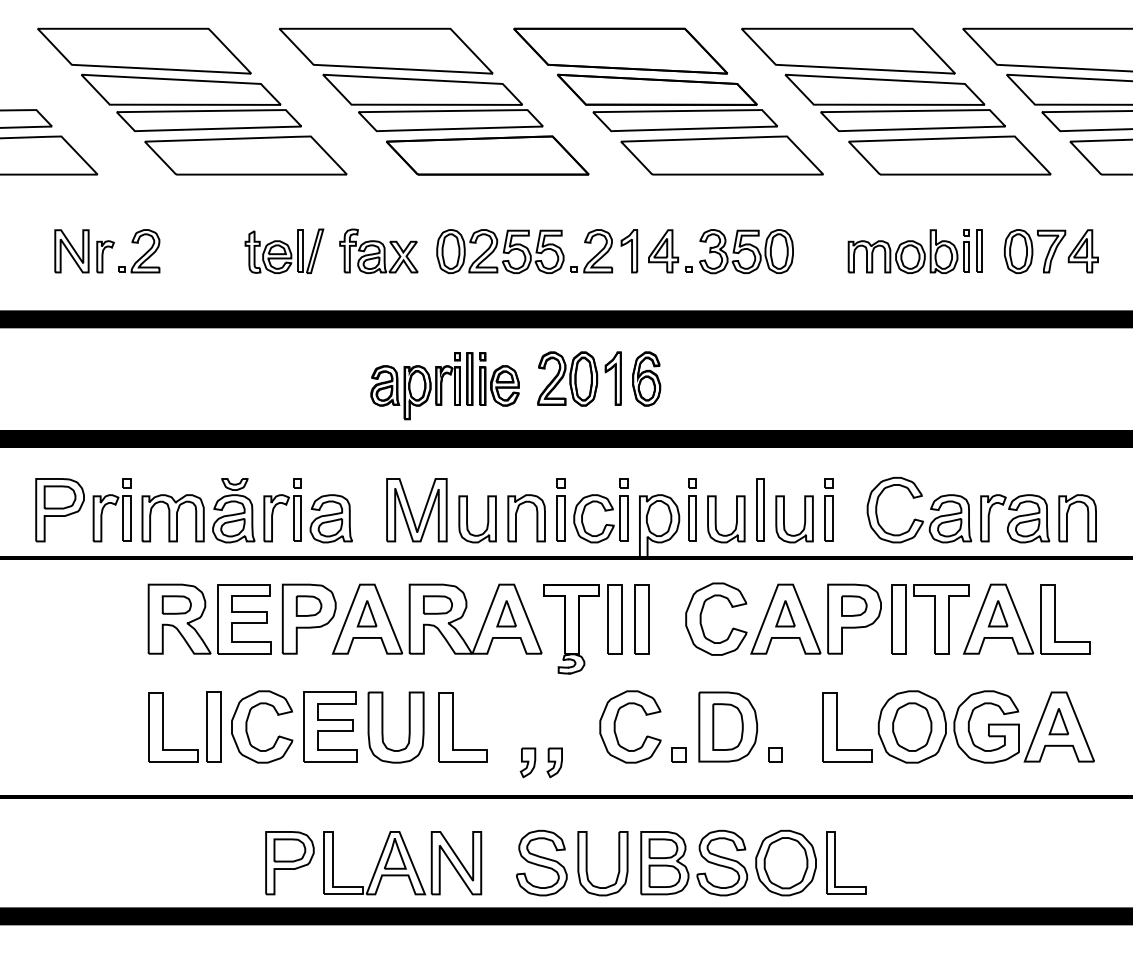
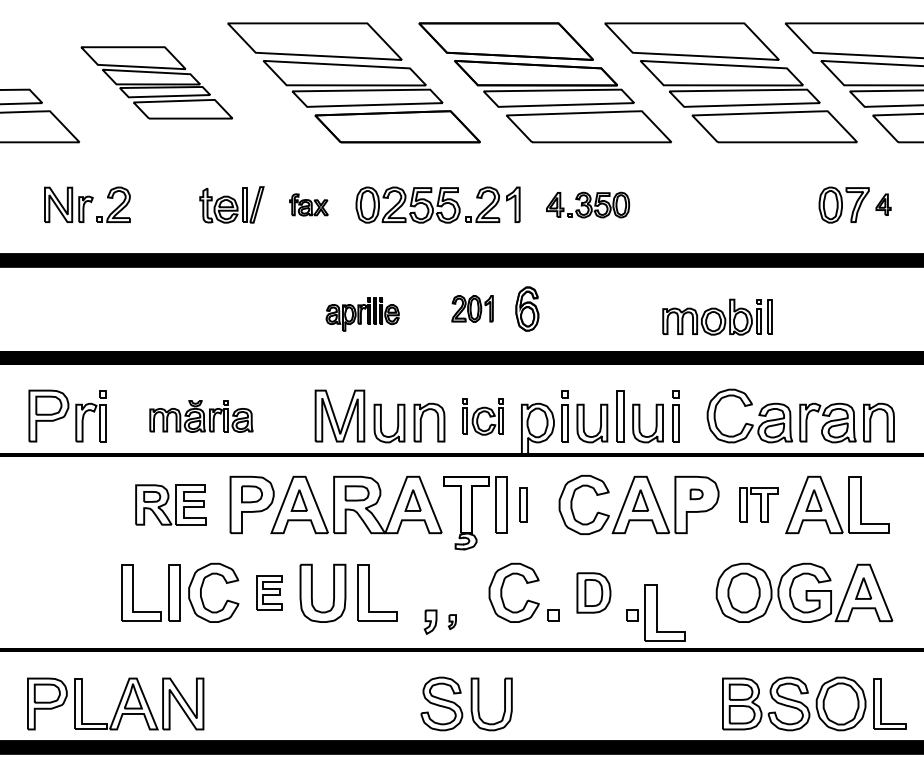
part: (191, 101) -> (156, 82), size x0.6
part: (378, 250) -> (308, 204), size x0.6
part: (720, 250) -> (587, 204), size x0.7
part: (915, 250) -> (717, 316), moved
part: (1083, 250) -> (883, 204), size x0.6
part: (579, 378) -> (472, 308), size x0.6
part: (444, 385) -> (362, 314), size x0.6
part: (247, 510) -> (201, 416), size x0.6
part: (591, 510) -> (482, 416), size x0.7
part: (853, 606) -> (696, 494), size x0.6
part: (209, 618) -> (170, 504), size x0.7
part: (641, 618) -> (523, 504), size x0.6
part: (931, 618) -> (759, 504), size x0.6
part: (330, 726) -> (269, 592), size x0.6
part: (727, 726) -> (593, 592), size x0.7
part: (838, 726) -> (657, 612), moved
part: (554, 762) -> (452, 621), size x0.6
part: (373, 862) -> (115, 703), moved
part: (753, 862) -> (814, 703), moved

